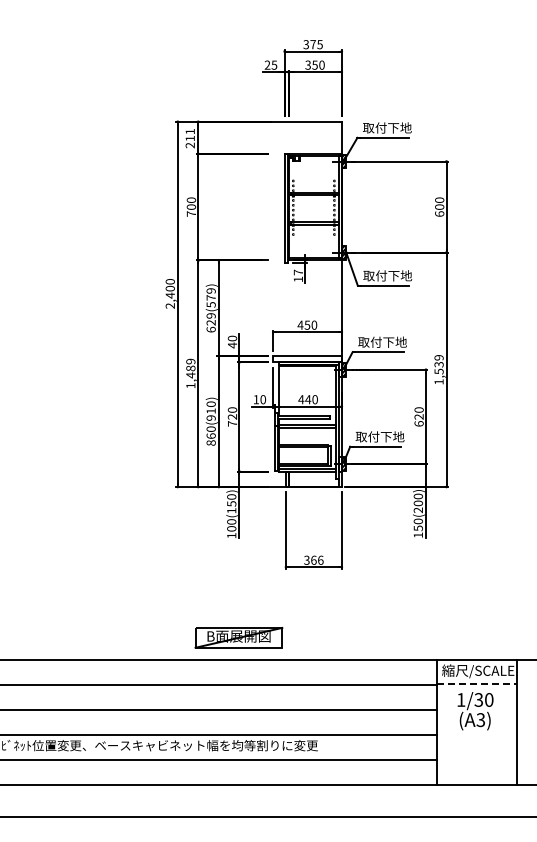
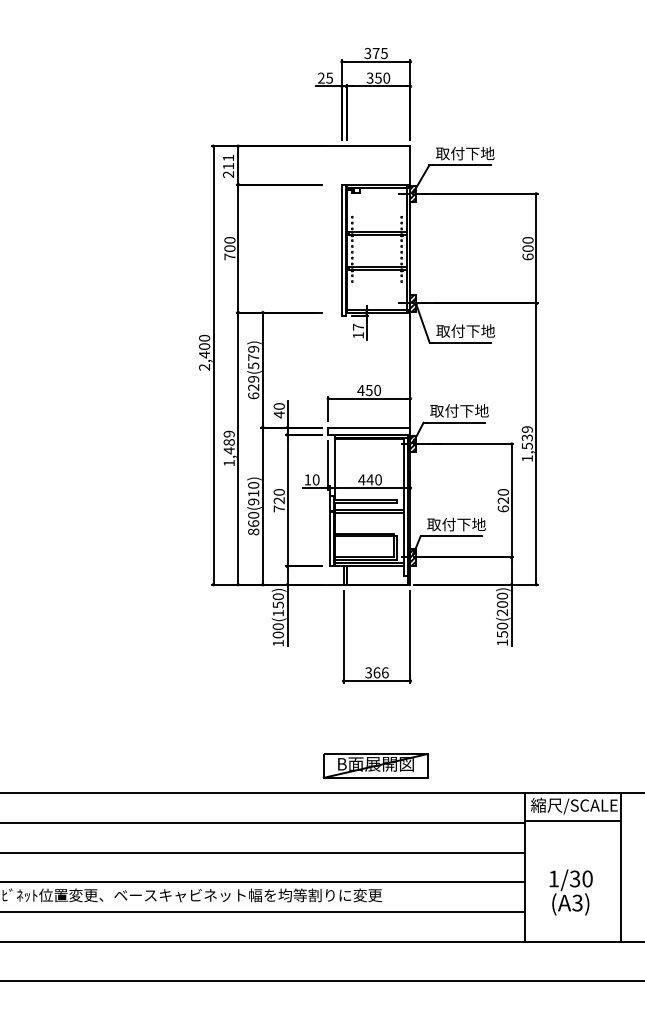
part: (238, 637) -> (375, 765), moved
line: (477, 683) -> (573, 820), dashed -> solid
text: (475, 711) -> (571, 892), moved

